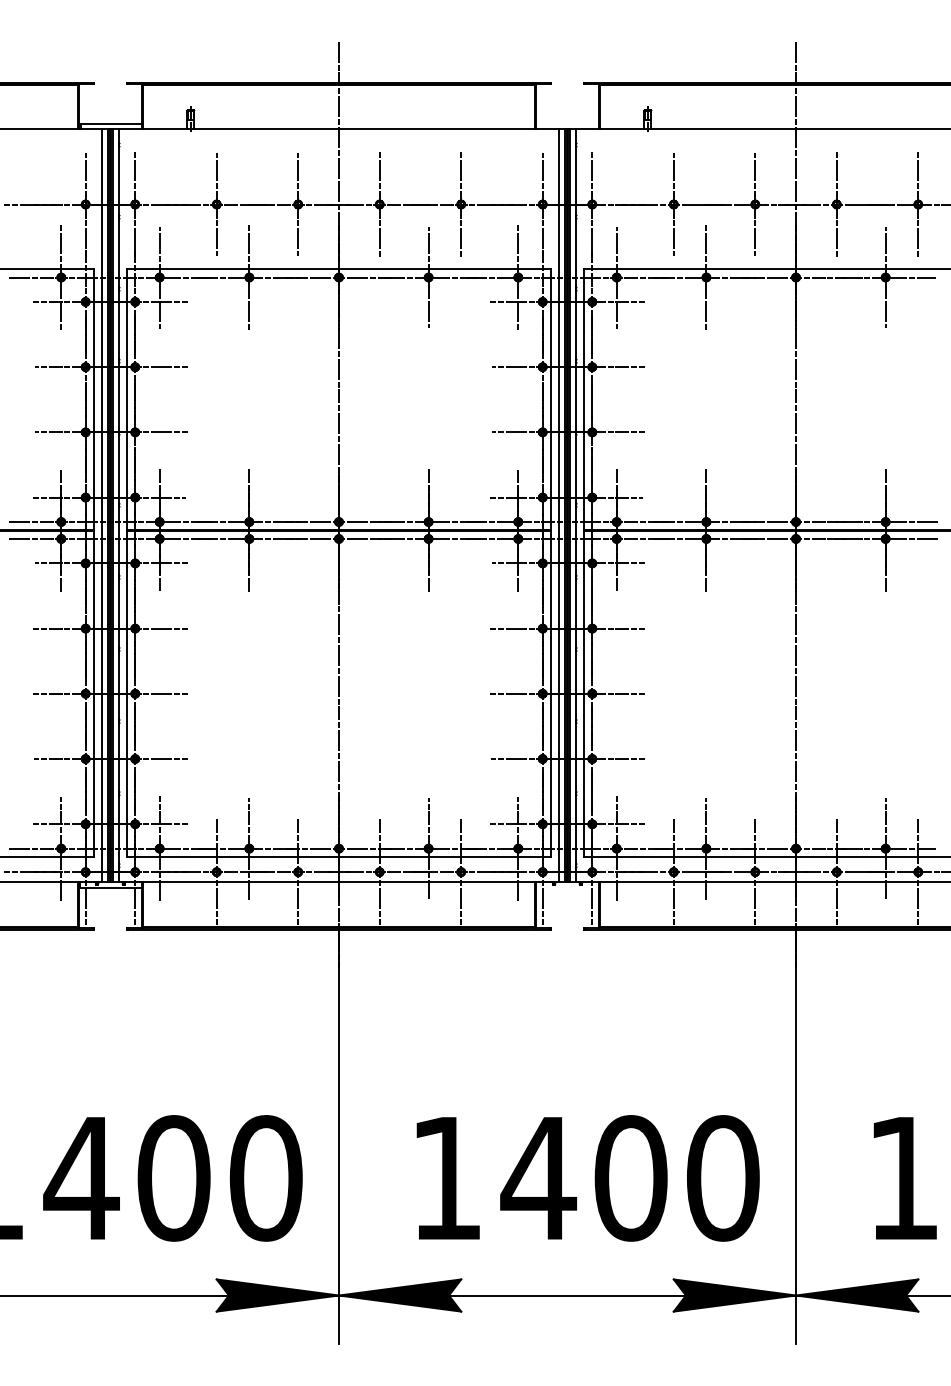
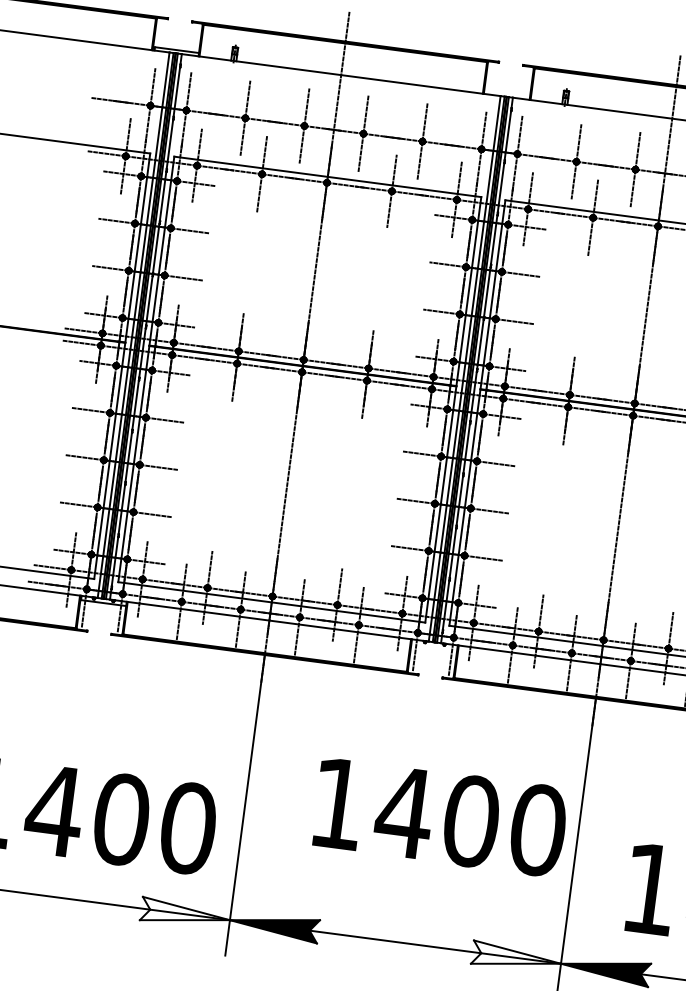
text: (587, 1178) -> (439, 817), moved
fill: (277, 1295) -> (185, 914), removed
fill: (734, 1295) -> (516, 957), removed

